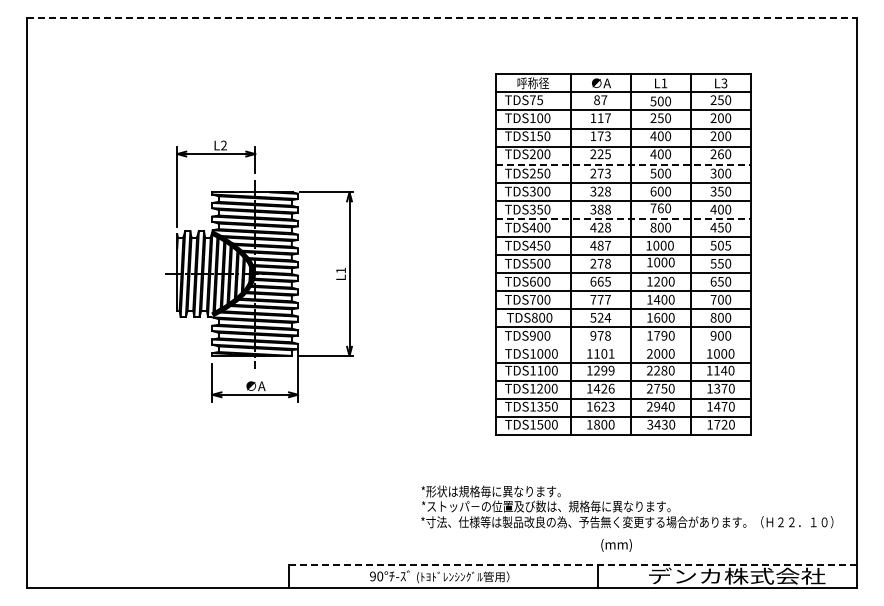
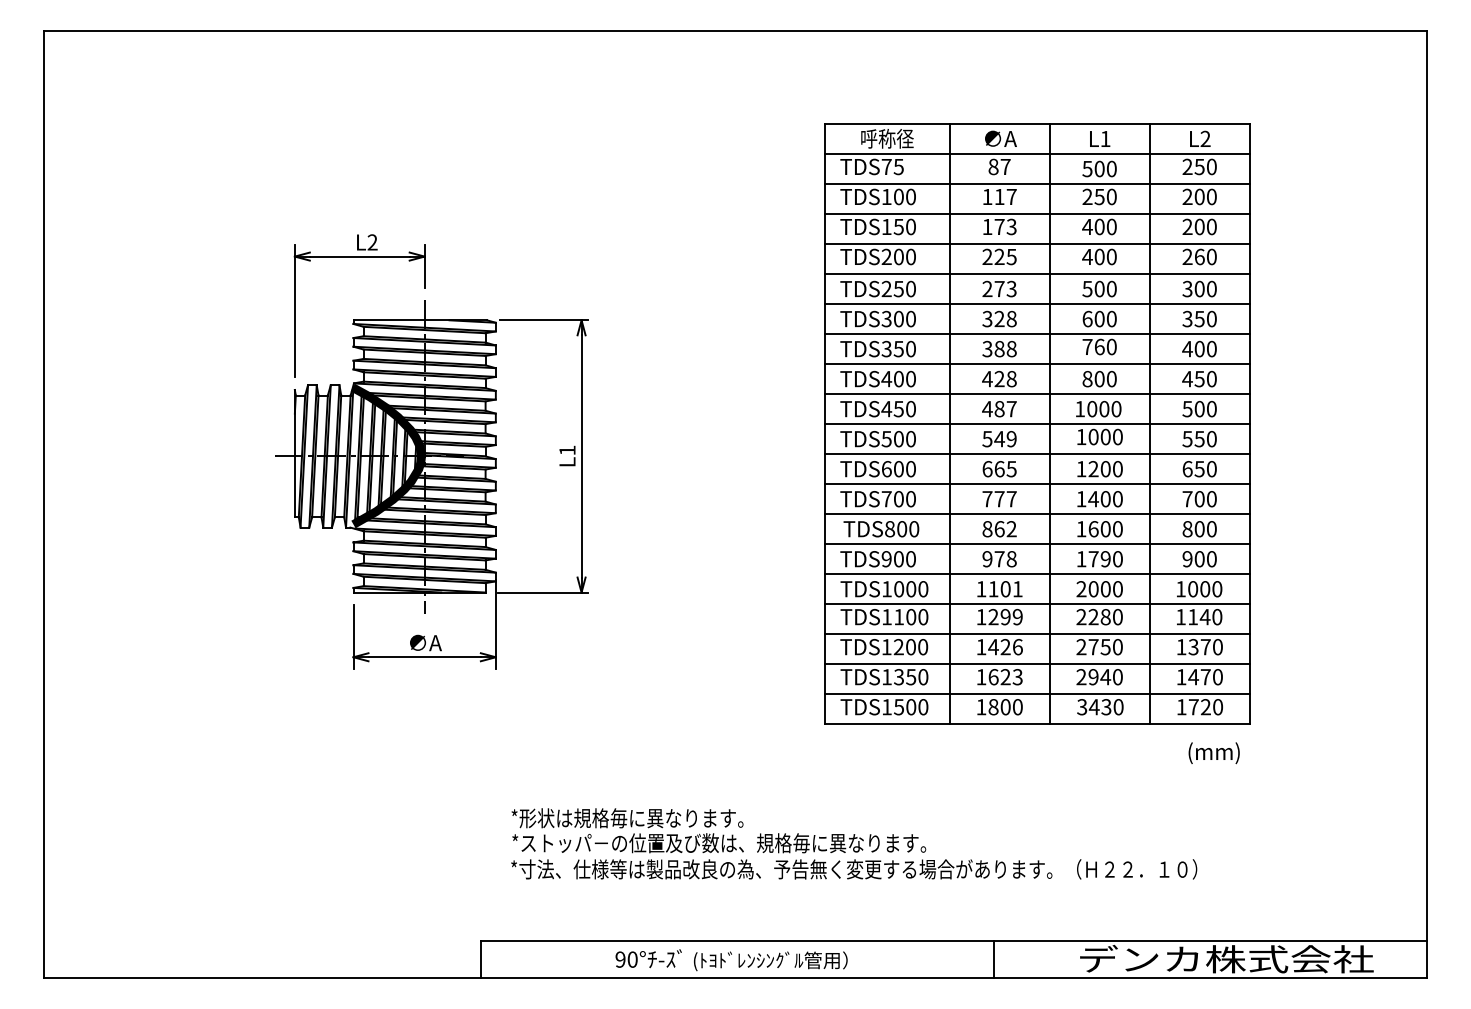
line: (442, 18) -> (736, 30), dashed -> solid
text: (724, 83) -> (1205, 139), L3 -> L2
line: (623, 164) -> (1037, 273), dashed -> solid
line: (623, 218) -> (1037, 363), dashed -> solid
text: (728, 245) -> (1212, 408), 505 -> 500
text: (600, 263) -> (999, 438), 278 -> 549
text: (600, 317) -> (999, 528), 524 -> 862
line: (623, 344) -> (1037, 573), added
text: (627, 506) -> (854, 843), moved
text: (616, 545) -> (1214, 753), moved
line: (572, 565) -> (952, 941), dashed -> solid

